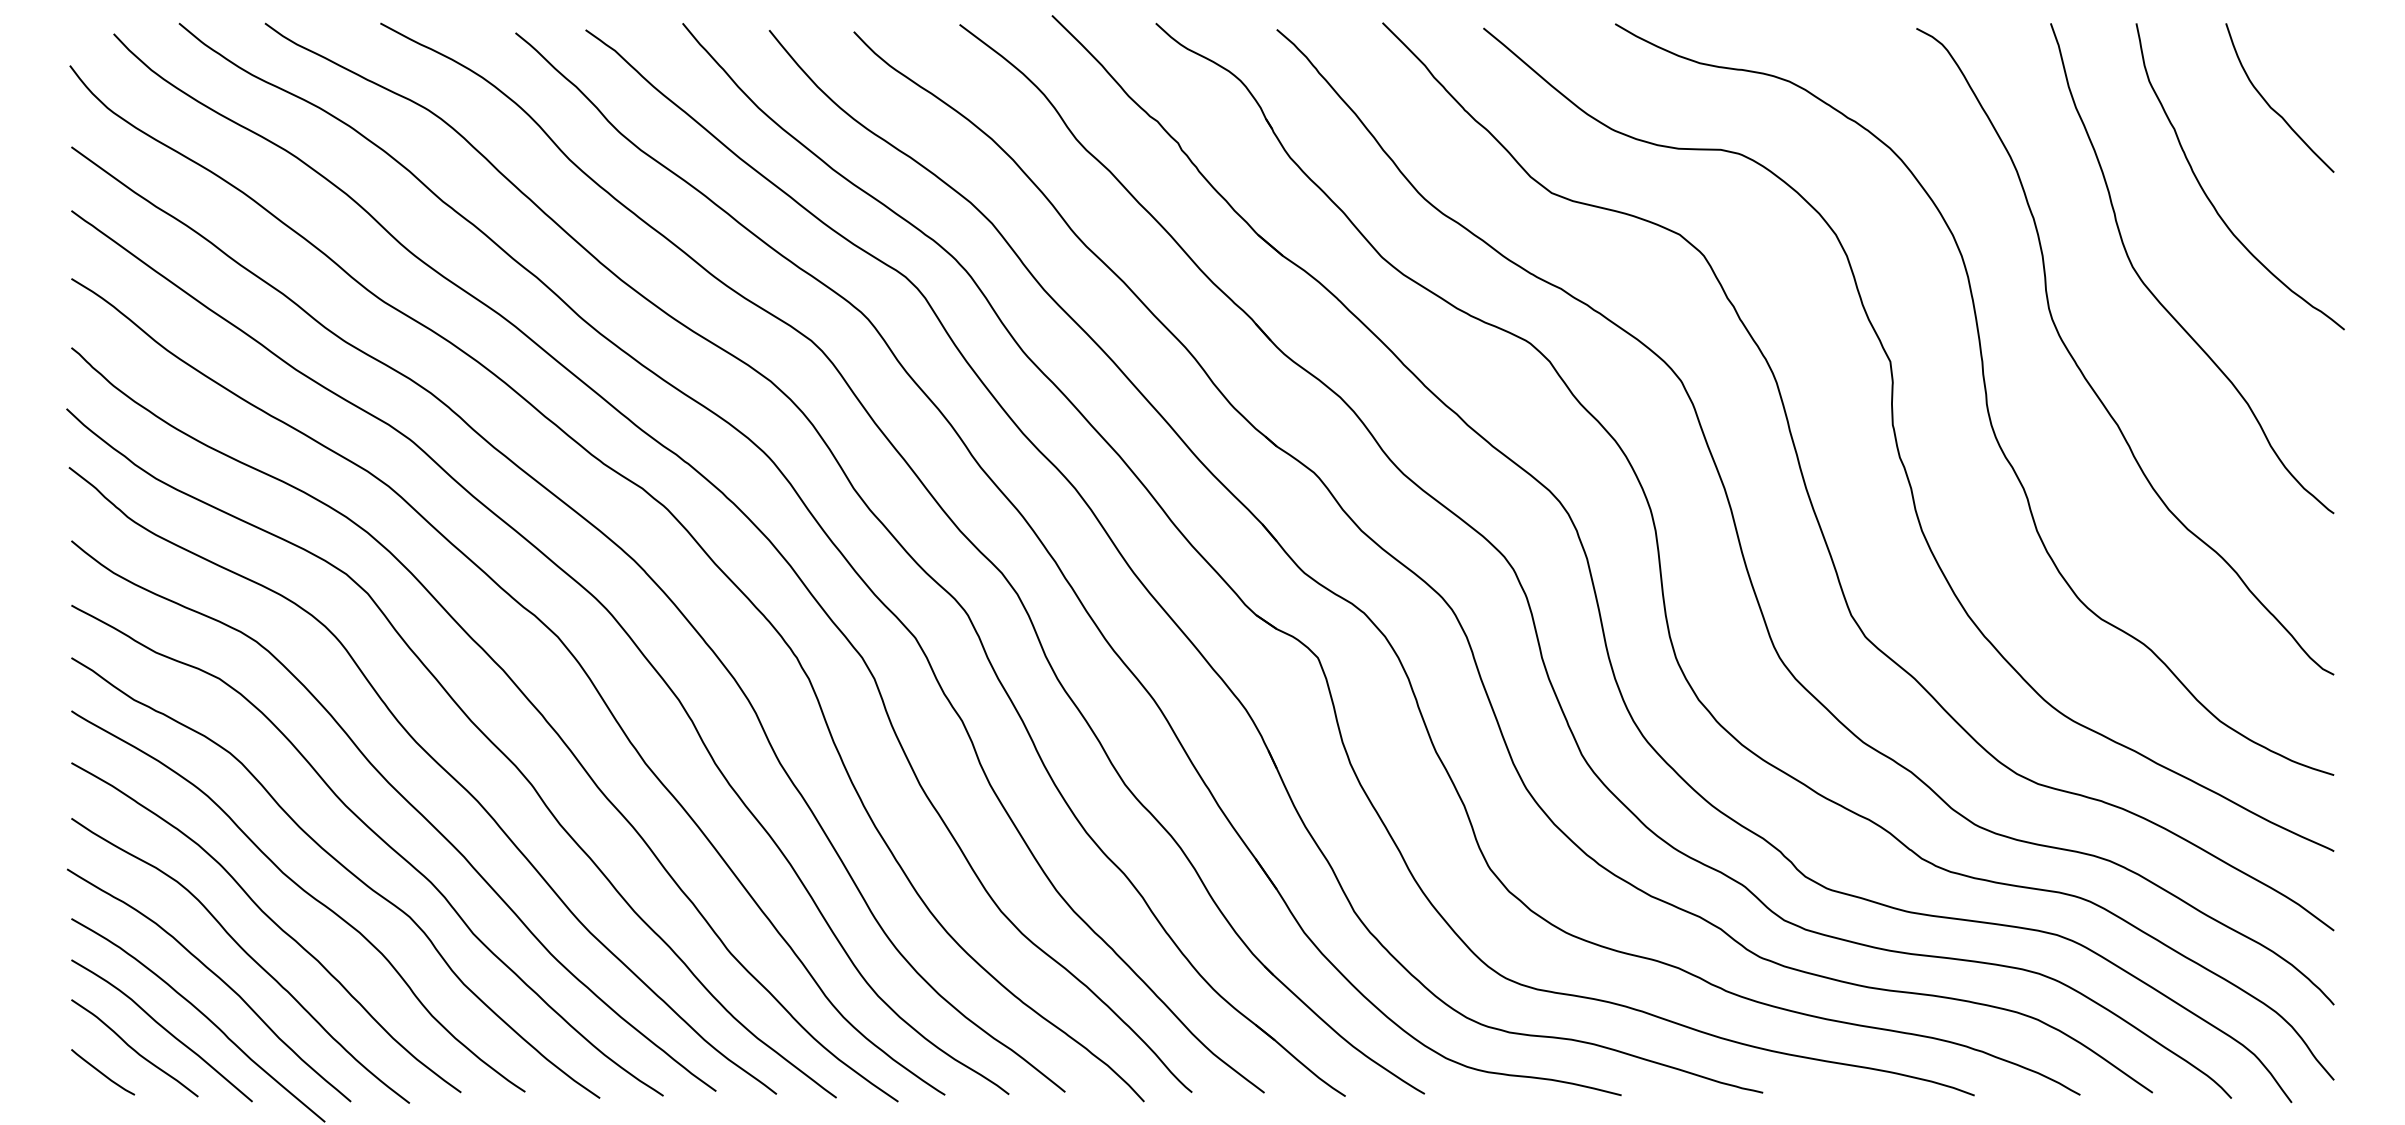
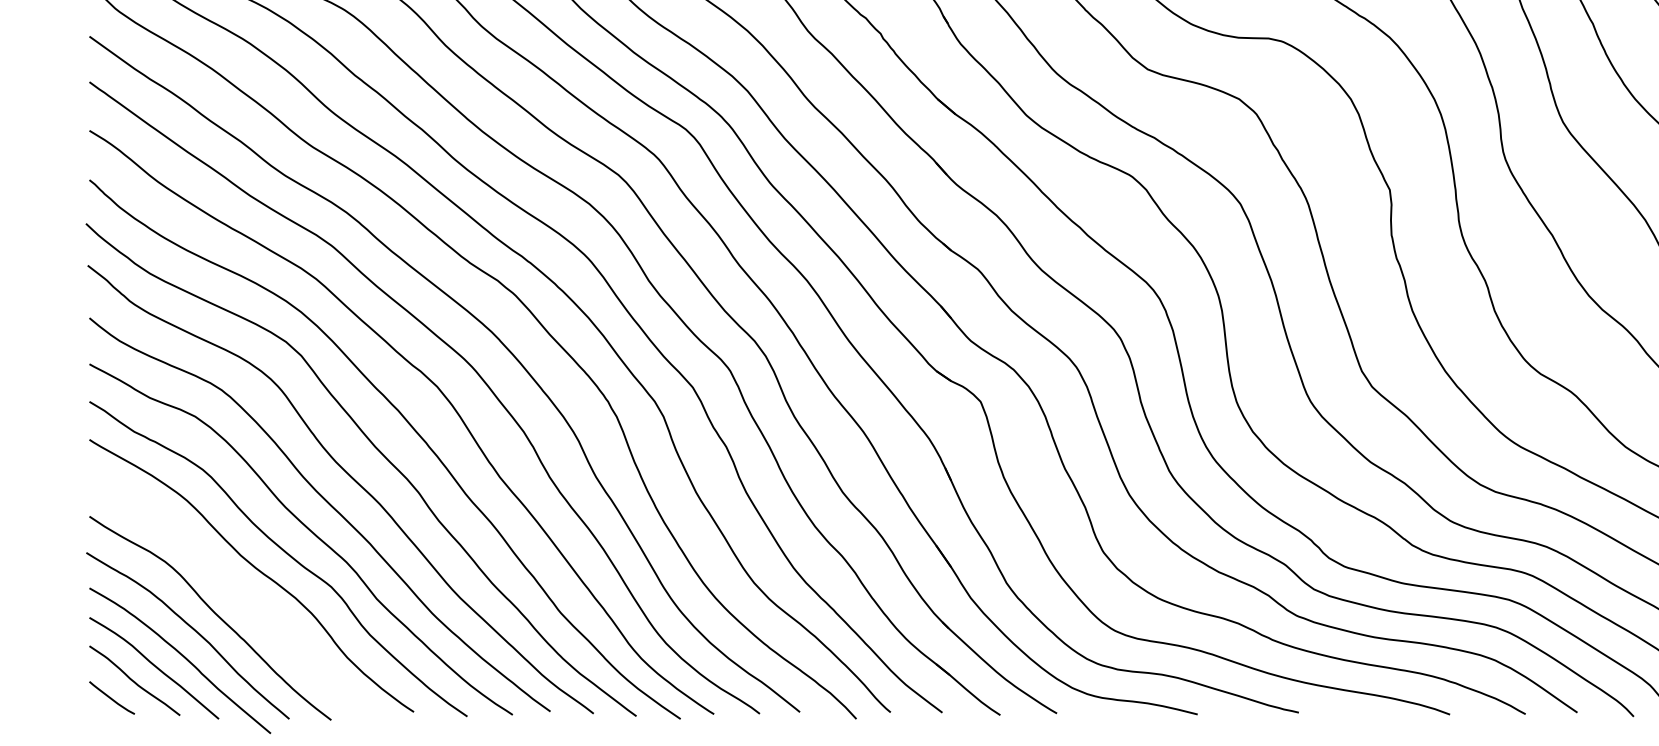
curve: (271, 921) -> (232, 590), removed

